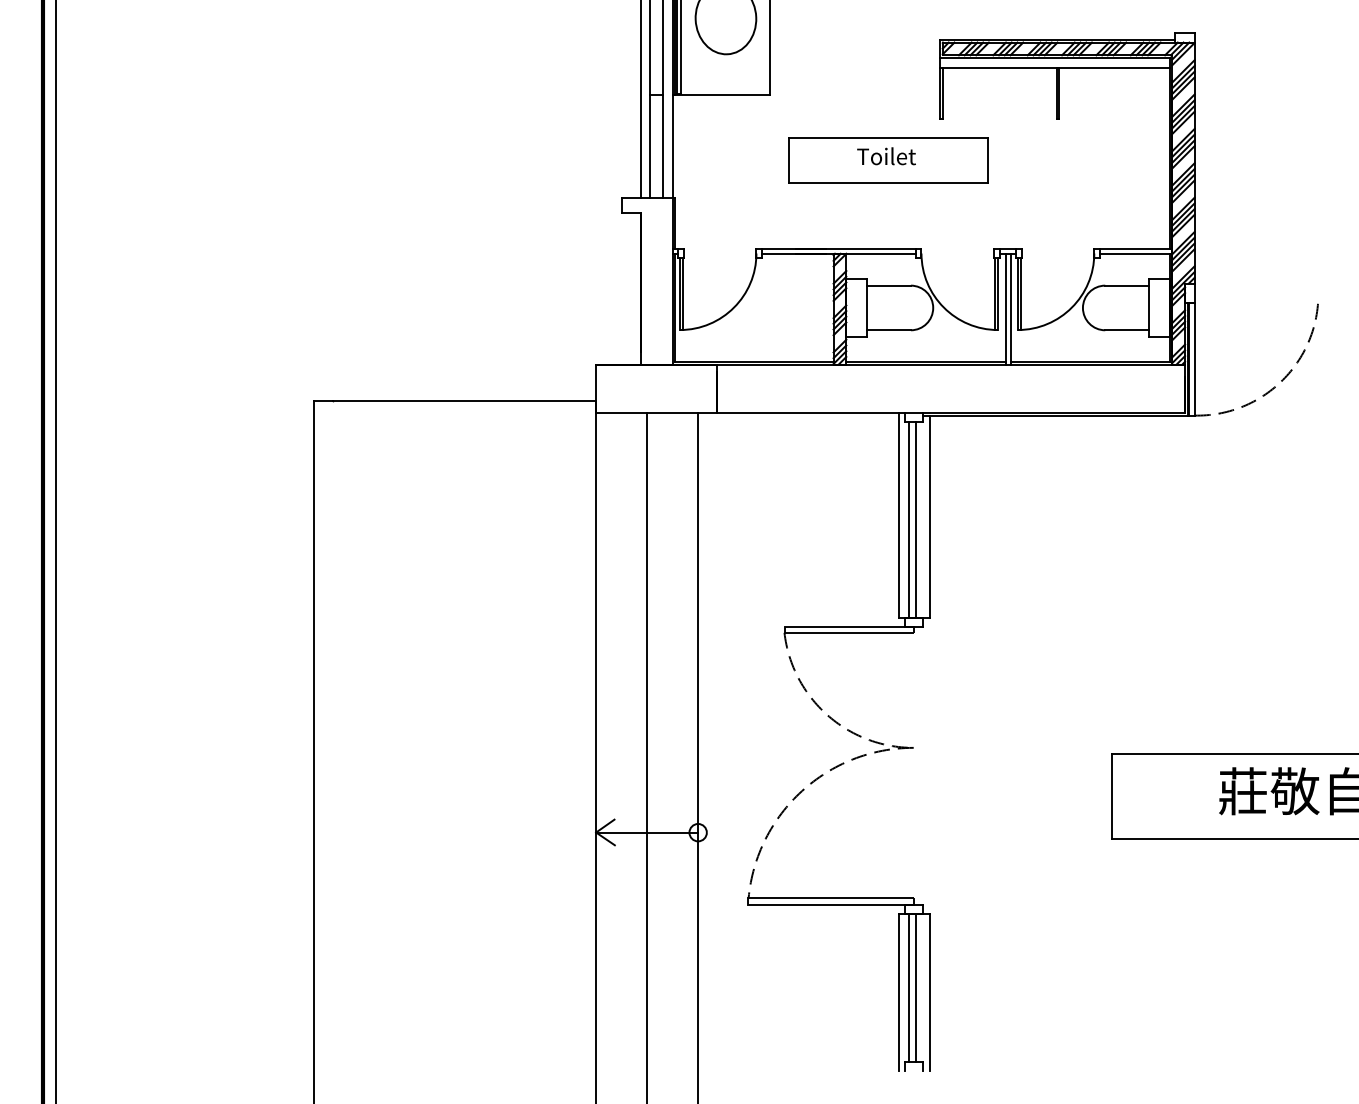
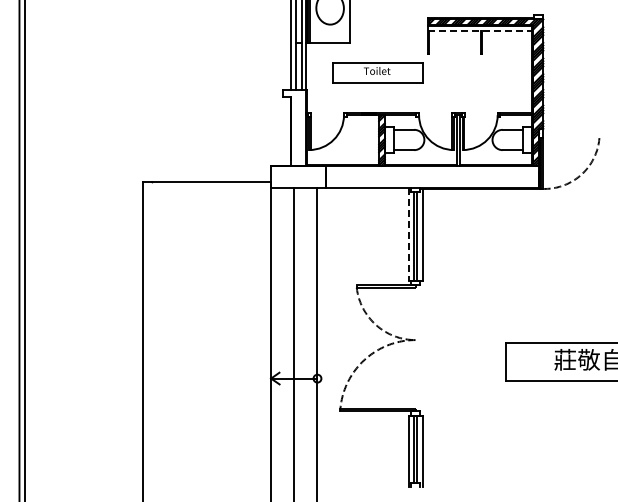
line: (1056, 67) -> (480, 30), solid -> dashed
part: (887, 159) -> (377, 72), moved
line: (898, 515) -> (408, 234), solid -> dashed

